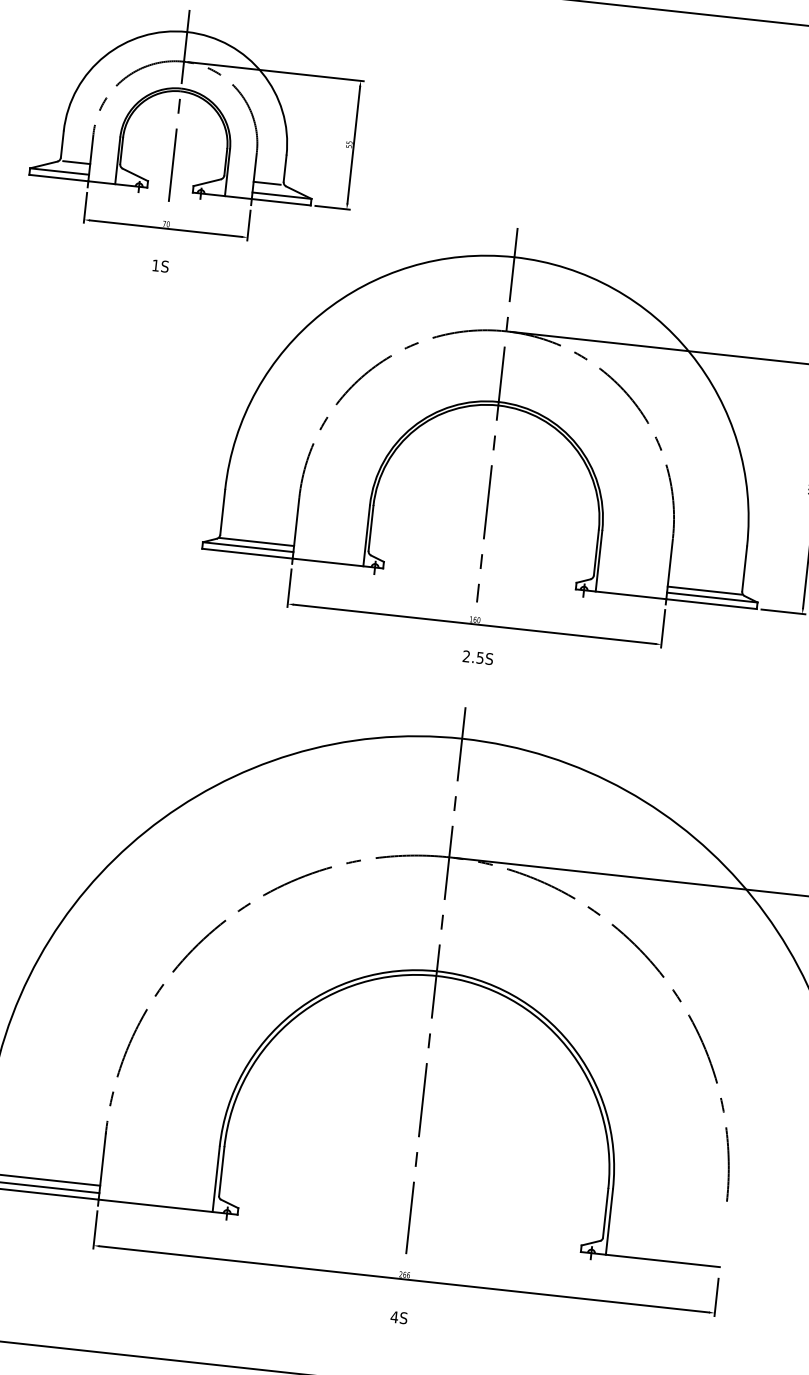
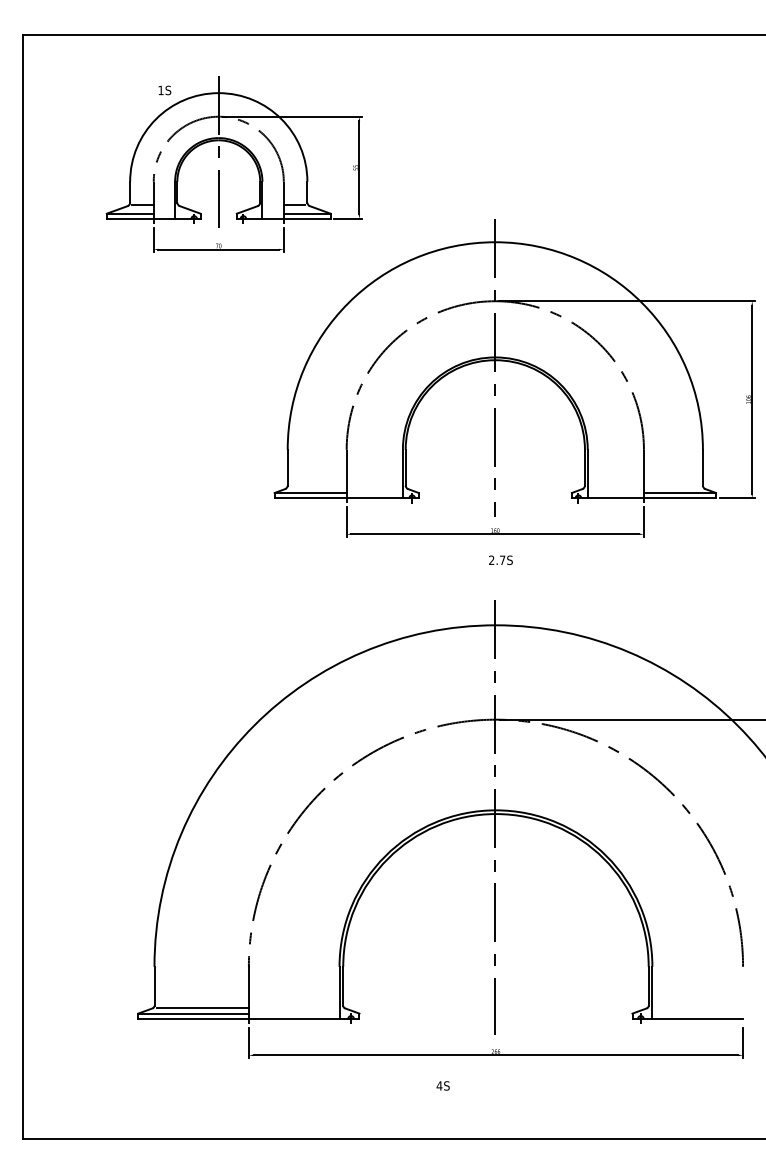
text: (160, 266) -> (164, 90), moved
line: (256, 542) -> (316, 488), removed
line: (703, 590) -> (672, 488), removed
text: (480, 658) -> (502, 560), 2.5S -> 2.7S
text: (398, 1317) -> (442, 1085), moved

